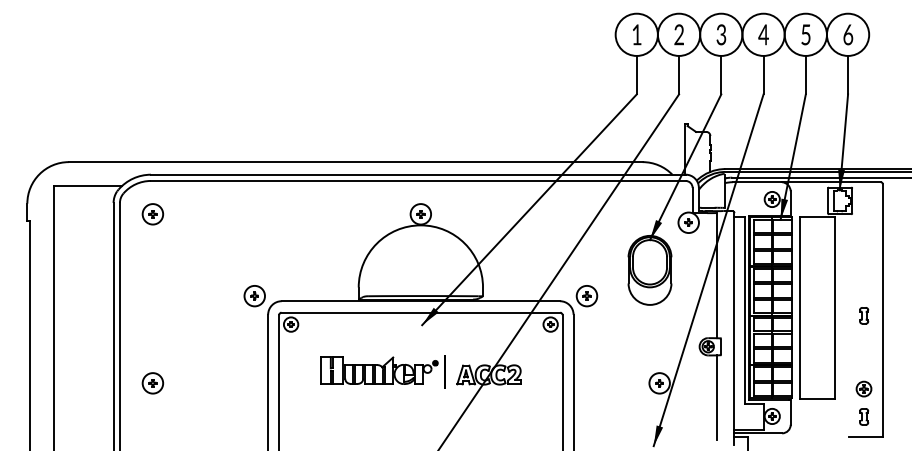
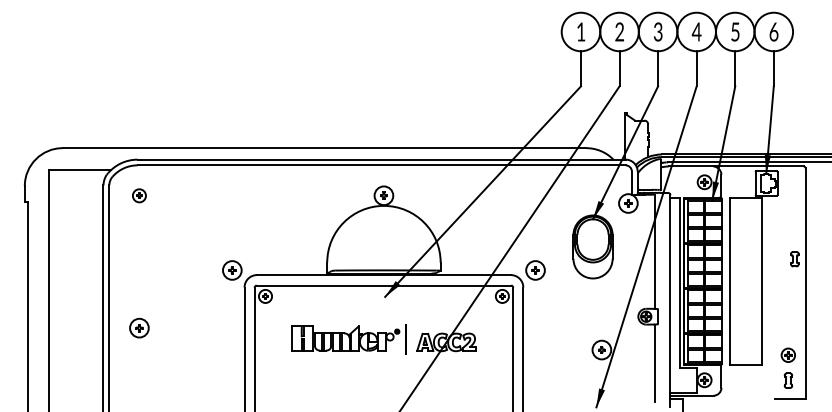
part: (152, 214) -> (139, 195), size x0.7
part: (864, 315) -> (795, 258), moved
part: (152, 383) -> (139, 328), moved

